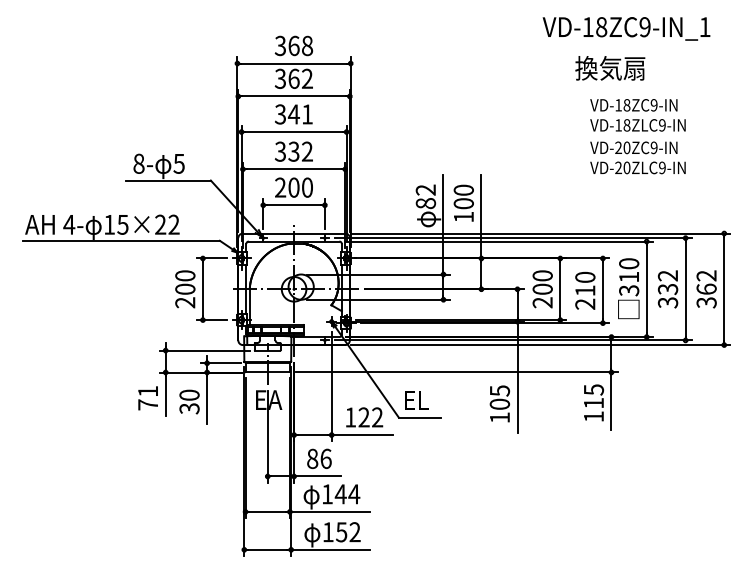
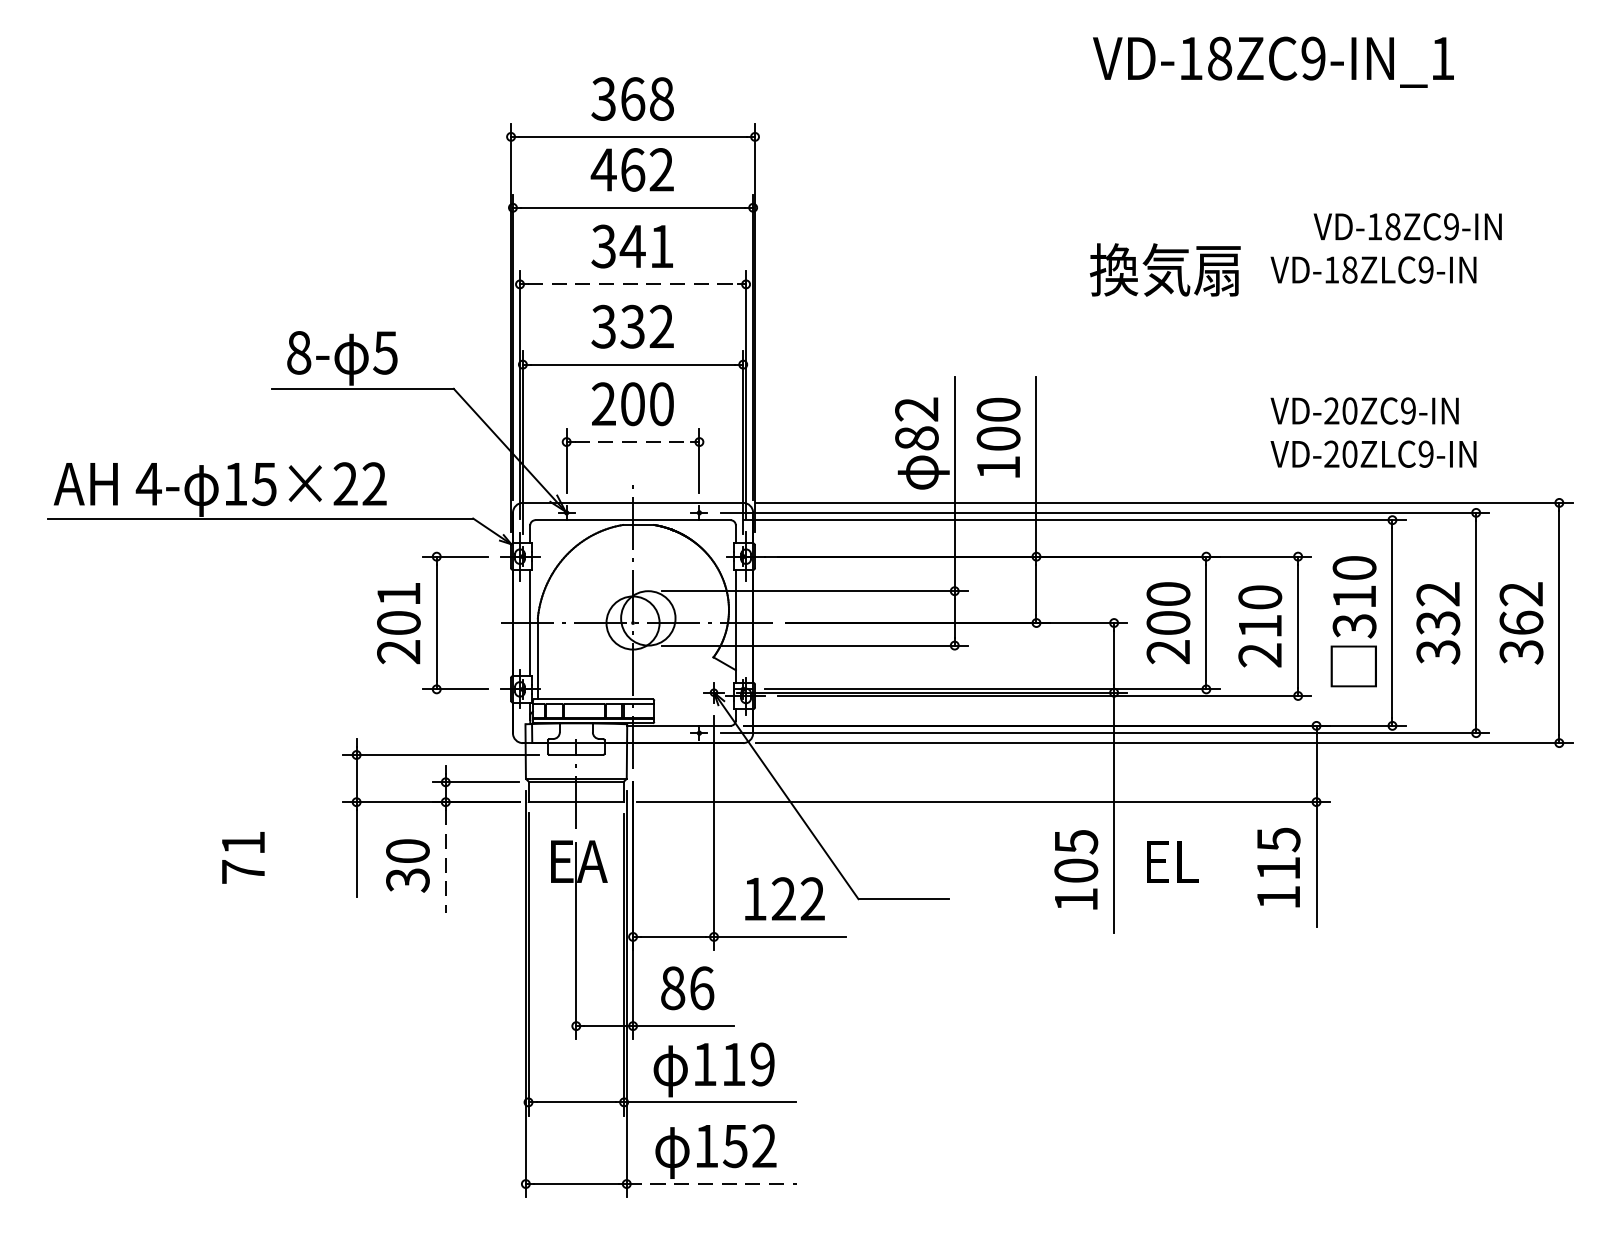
text: (626, 28) -> (1273, 61), moved
text: (610, 68) -> (1165, 270), moved
text: (280, 78) -> (603, 169), 362 -> 462
text: (633, 105) -> (1406, 227), moved
line: (294, 132) -> (633, 285), solid -> dashed
text: (637, 157) -> (1372, 431), moved
line: (294, 205) -> (633, 442), solid -> dashed
text: (185, 275) -> (399, 593), 200 -> 201
text: (147, 398) -> (242, 858), moved
line: (207, 400) -> (446, 862), solid -> dashed
text: (416, 400) -> (1172, 862), moved
text: (347, 494) -> (748, 1064), 144 -> 119
line: (330, 549) -> (711, 1183), solid -> dashed

